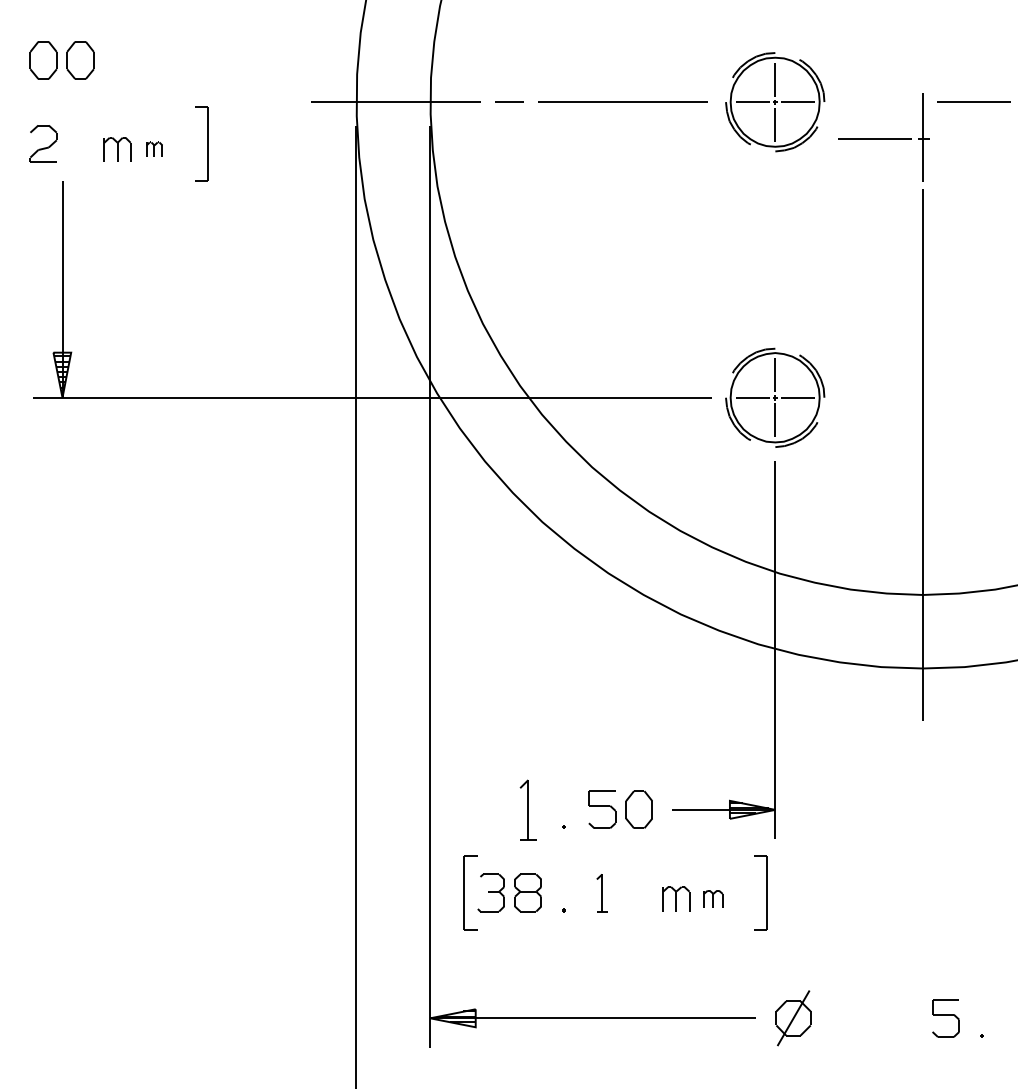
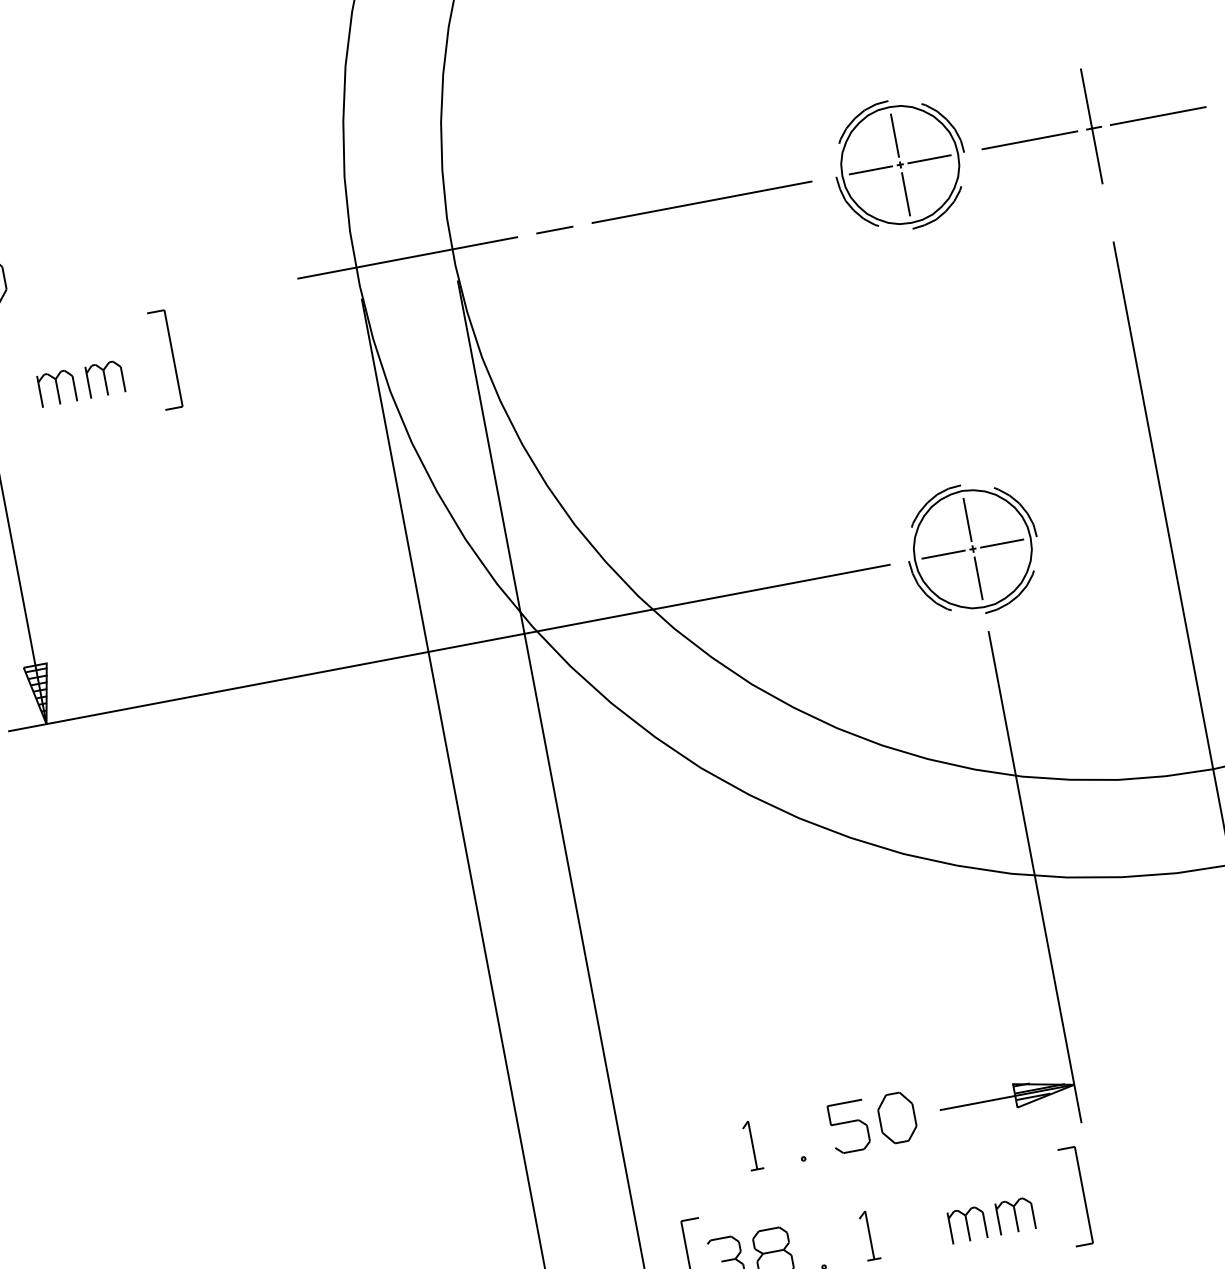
part: (883, 137) -> (1040, 136), moved
part: (154, 149) -> (105, 378), size x1.67
part: (527, 809) -> (752, 1145), size x0.62
part: (713, 898) -> (1015, 1215), size x1.43

